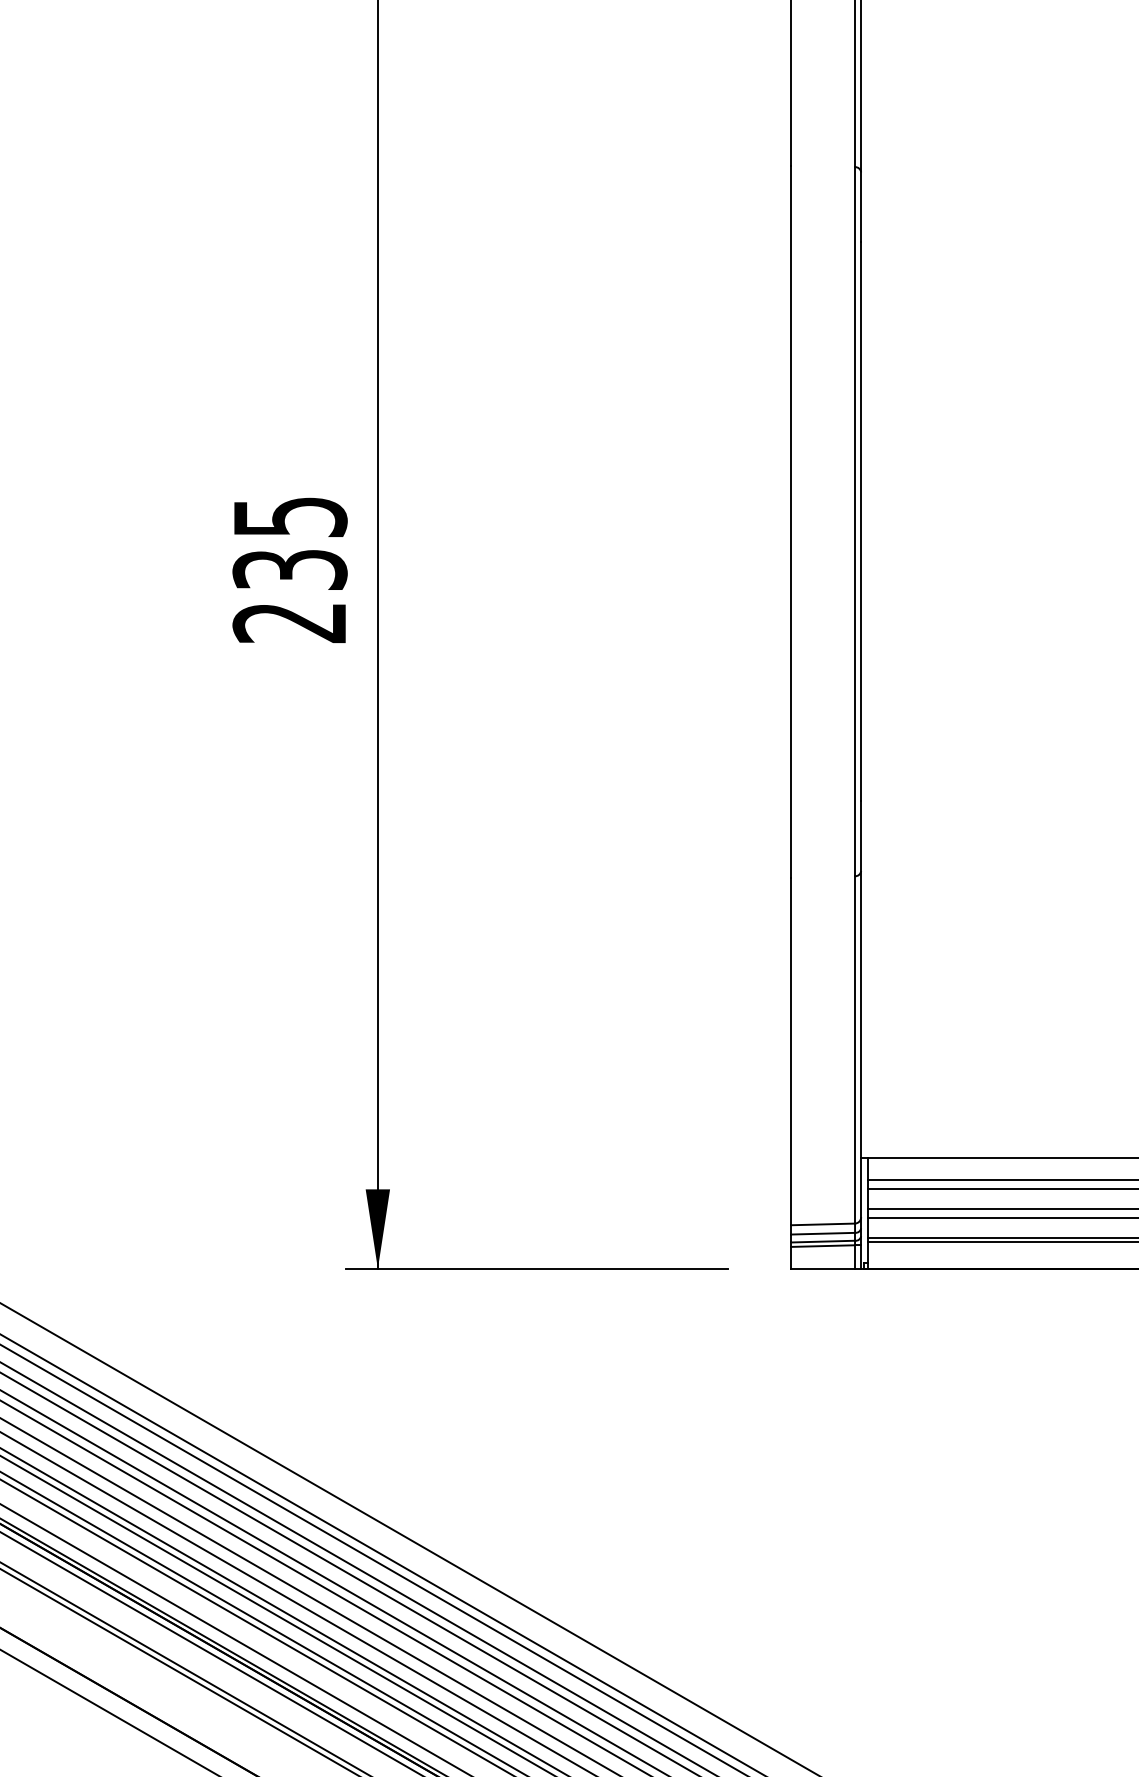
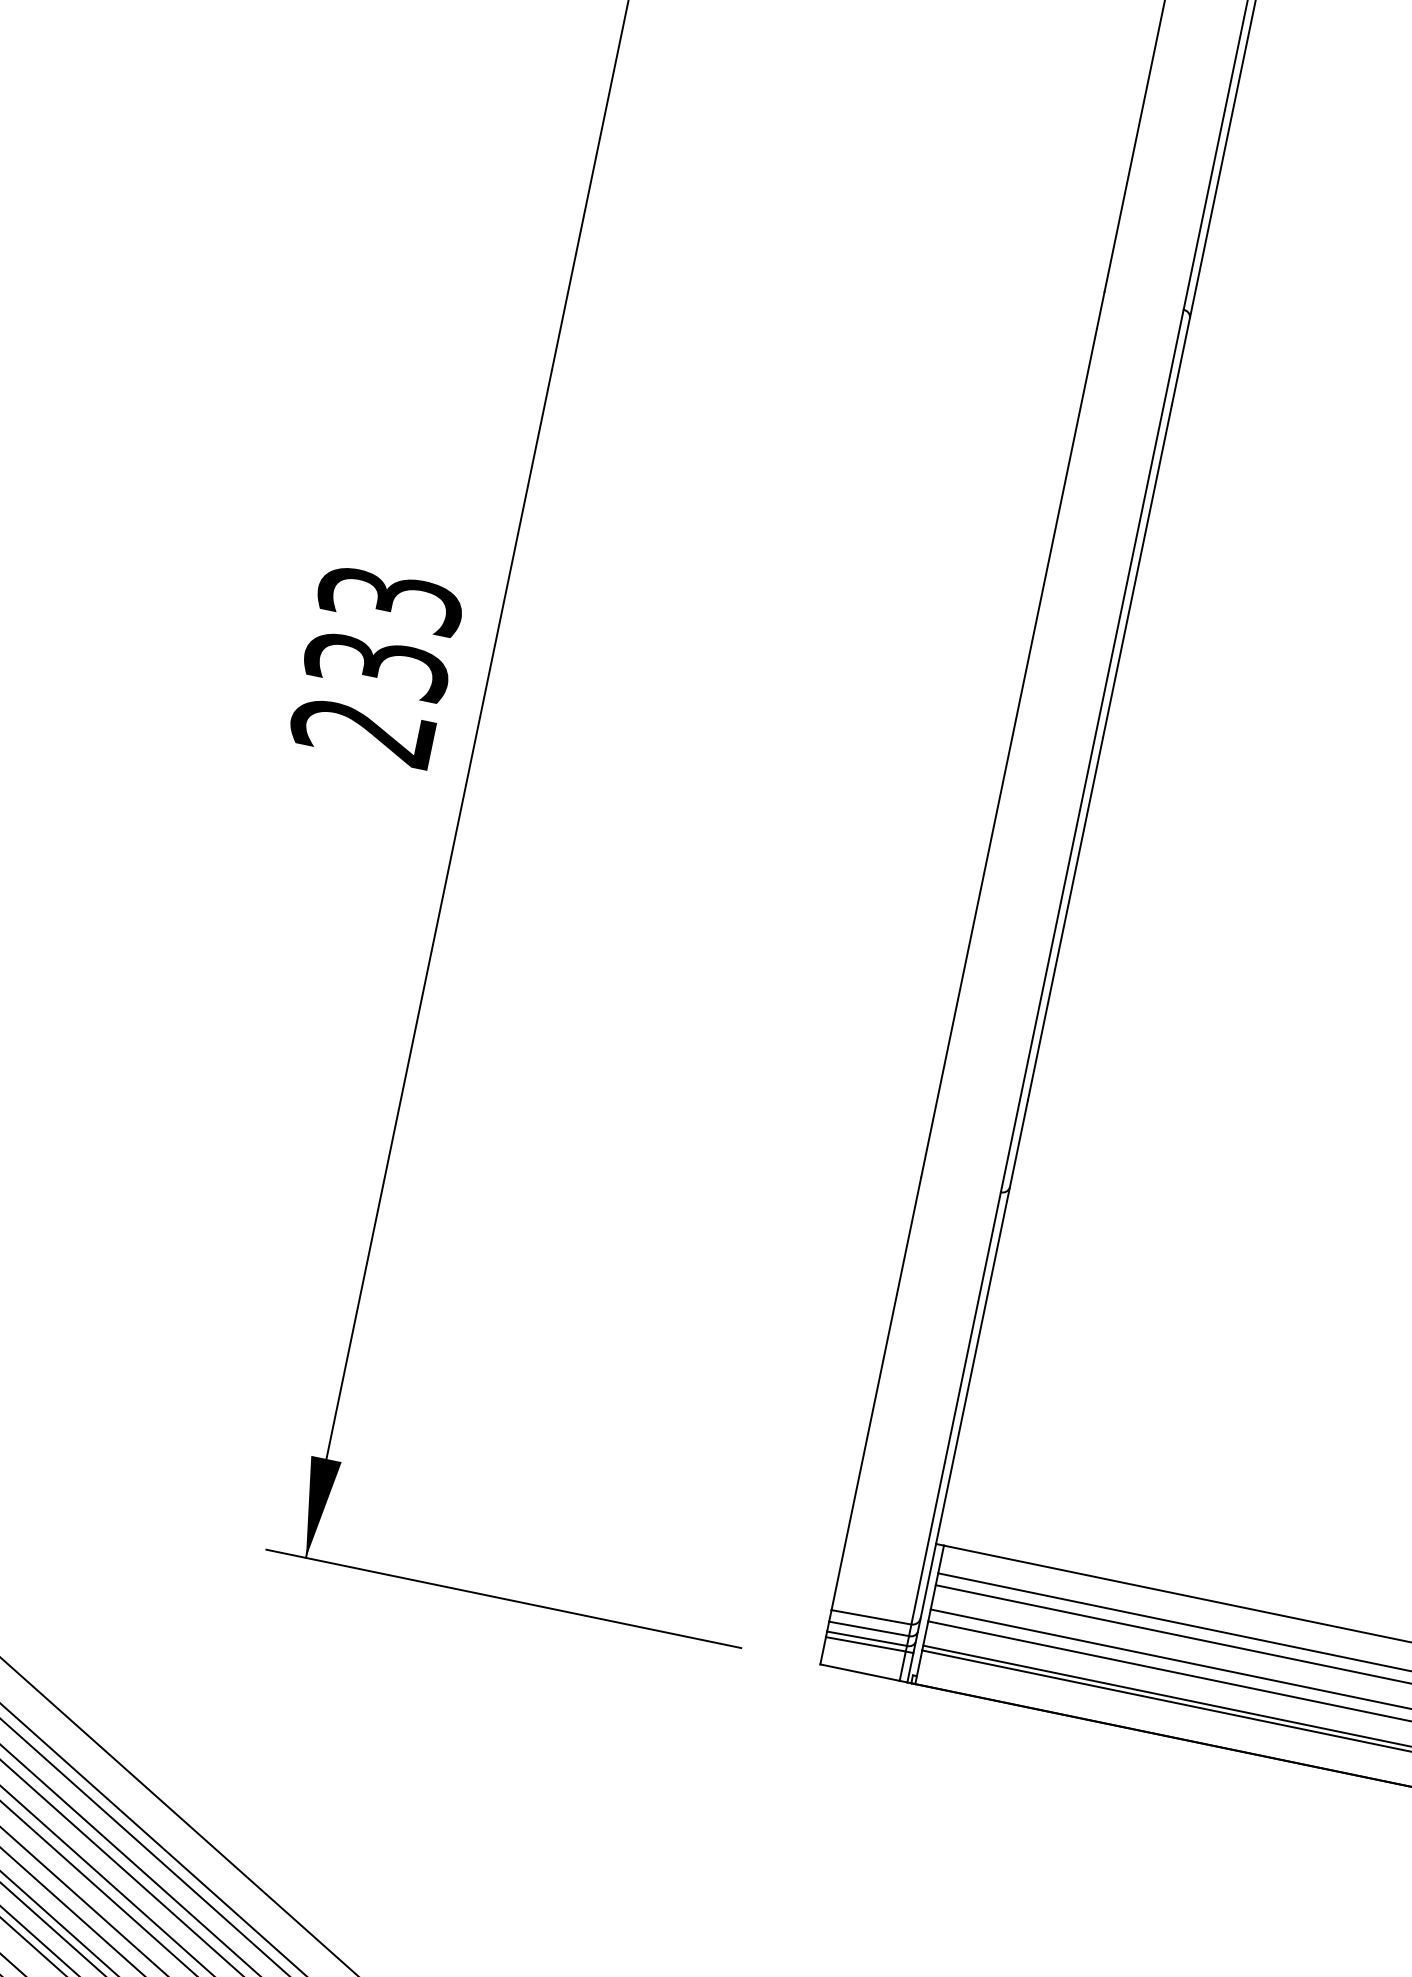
text: (289, 516) -> (389, 598), 235 -> 233

